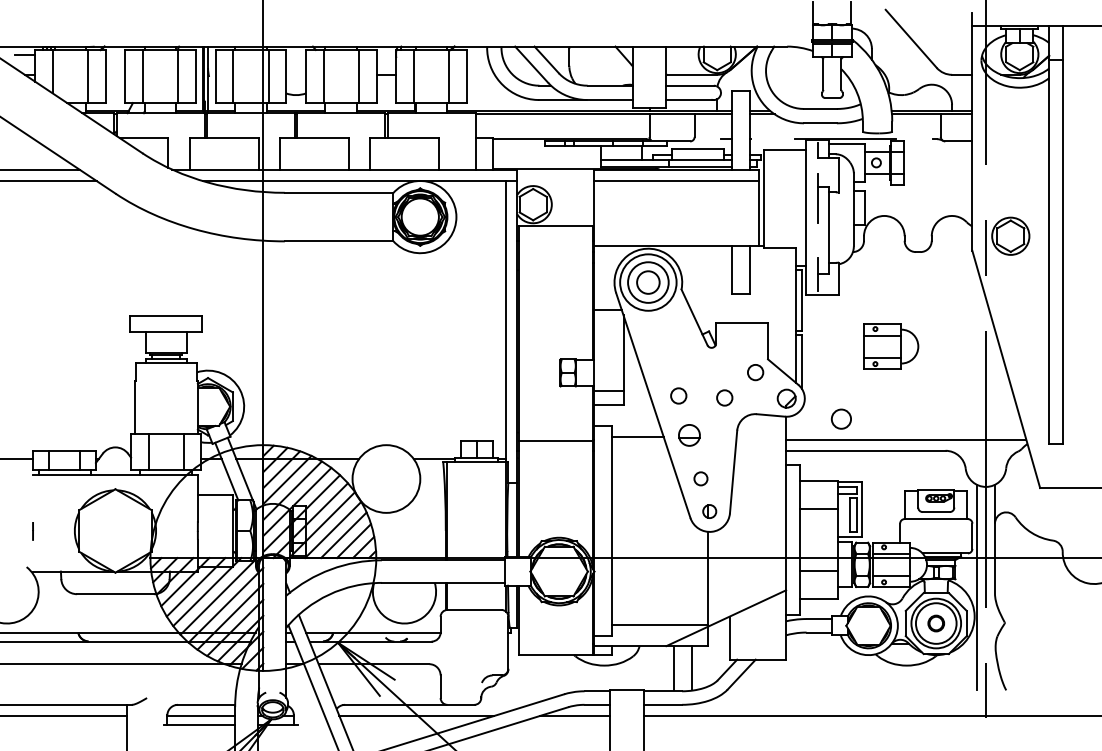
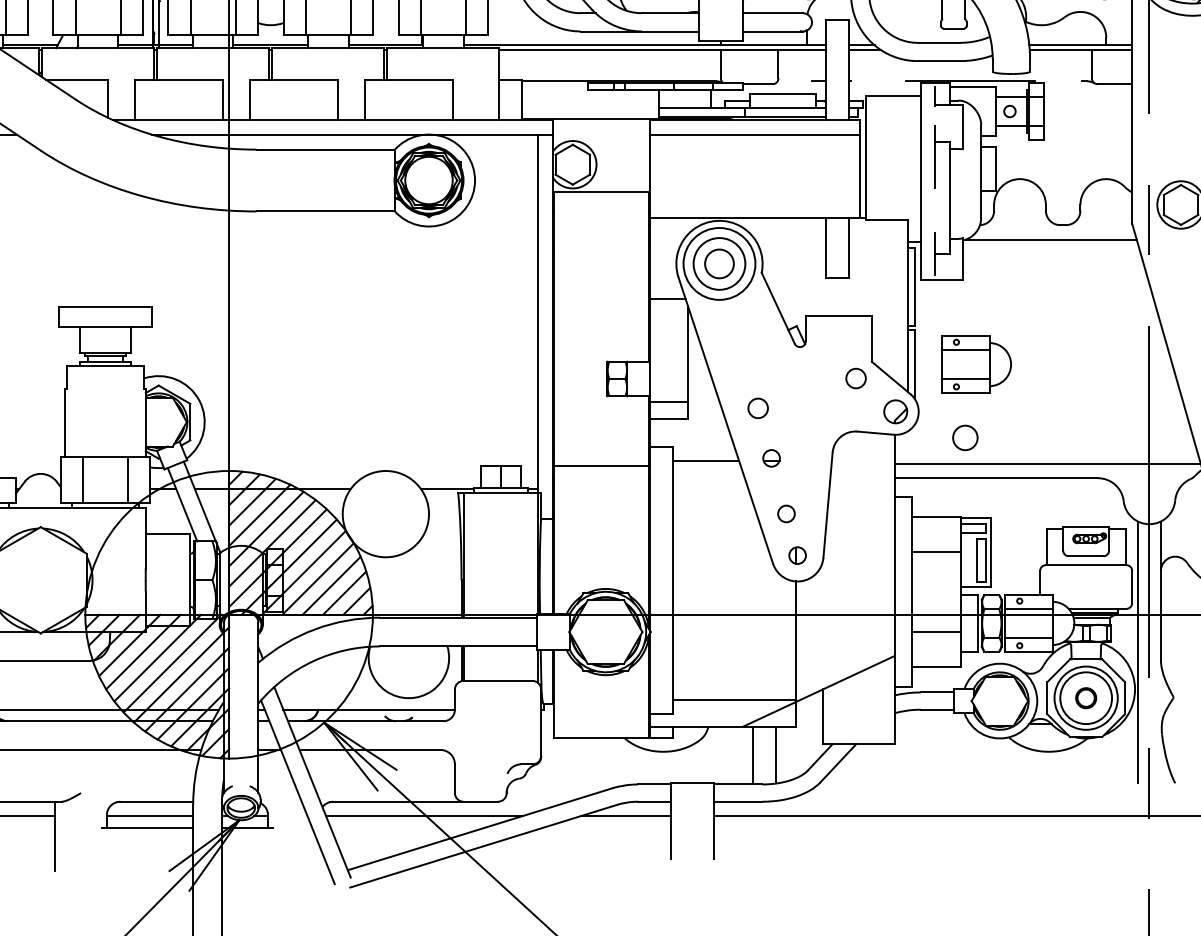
line: (908, 263) -> (1050, 239), added
part: (891, 346) -> (976, 364), moved
circle: (724, 397) -> (816, 410), removed
part: (688, 434) -> (770, 457), size x0.62

